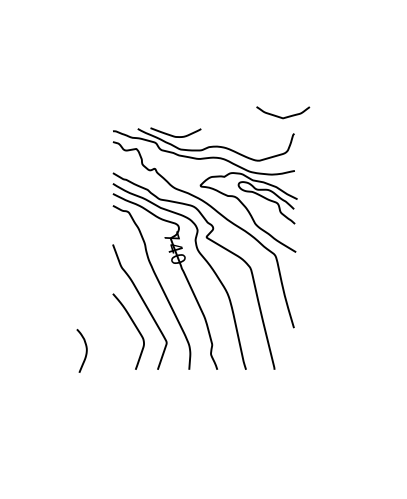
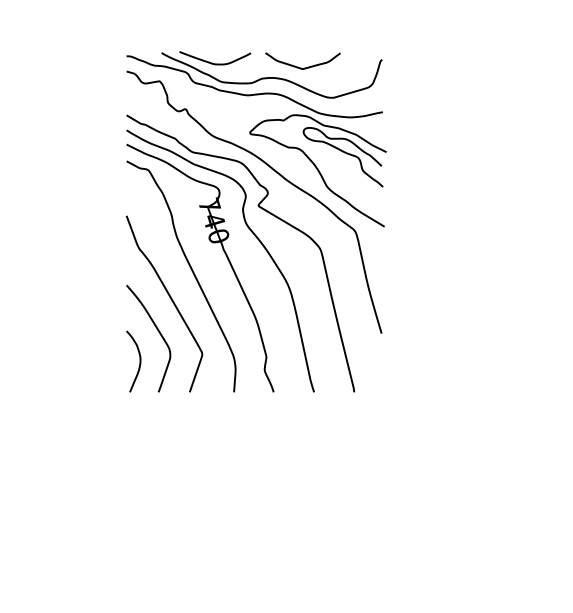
curve: (281, 116) -> (300, 66), moved
curve: (85, 351) -> (138, 362), moved

